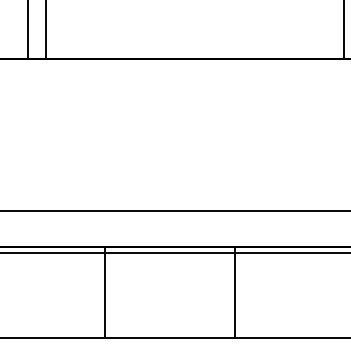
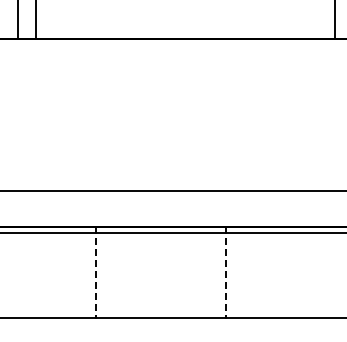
line: (105, 293) -> (96, 273), solid -> dashed
line: (235, 293) -> (226, 273), solid -> dashed

